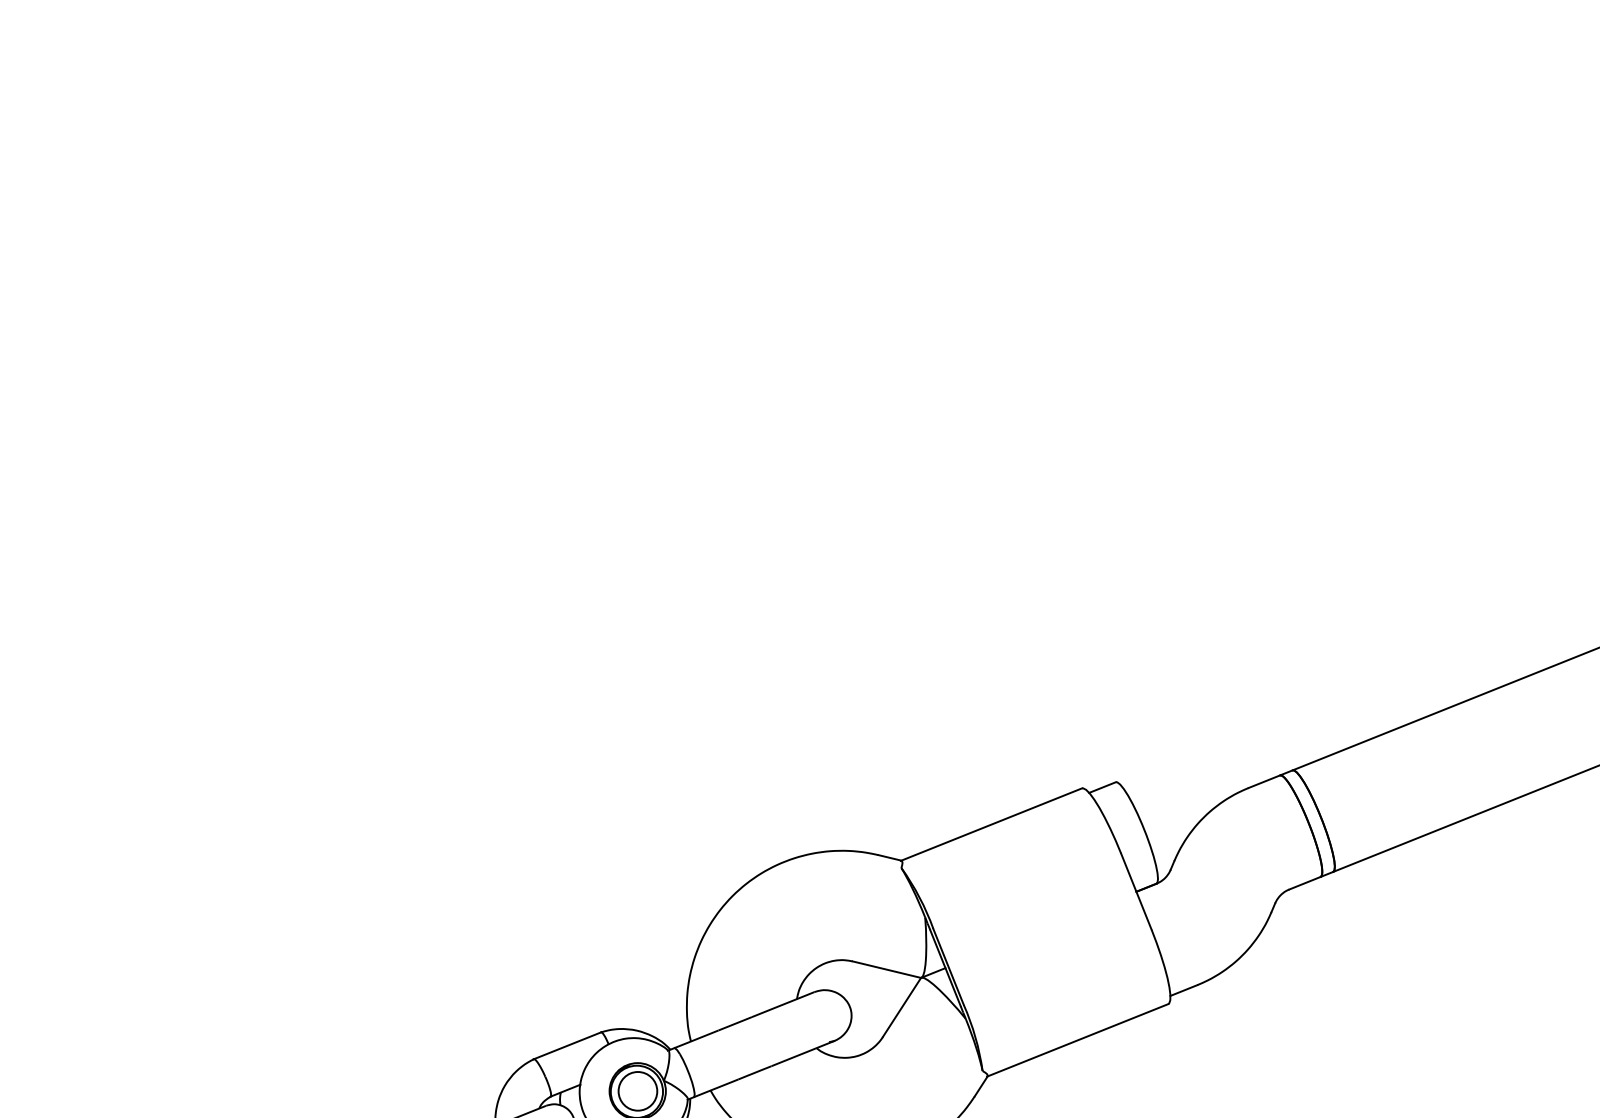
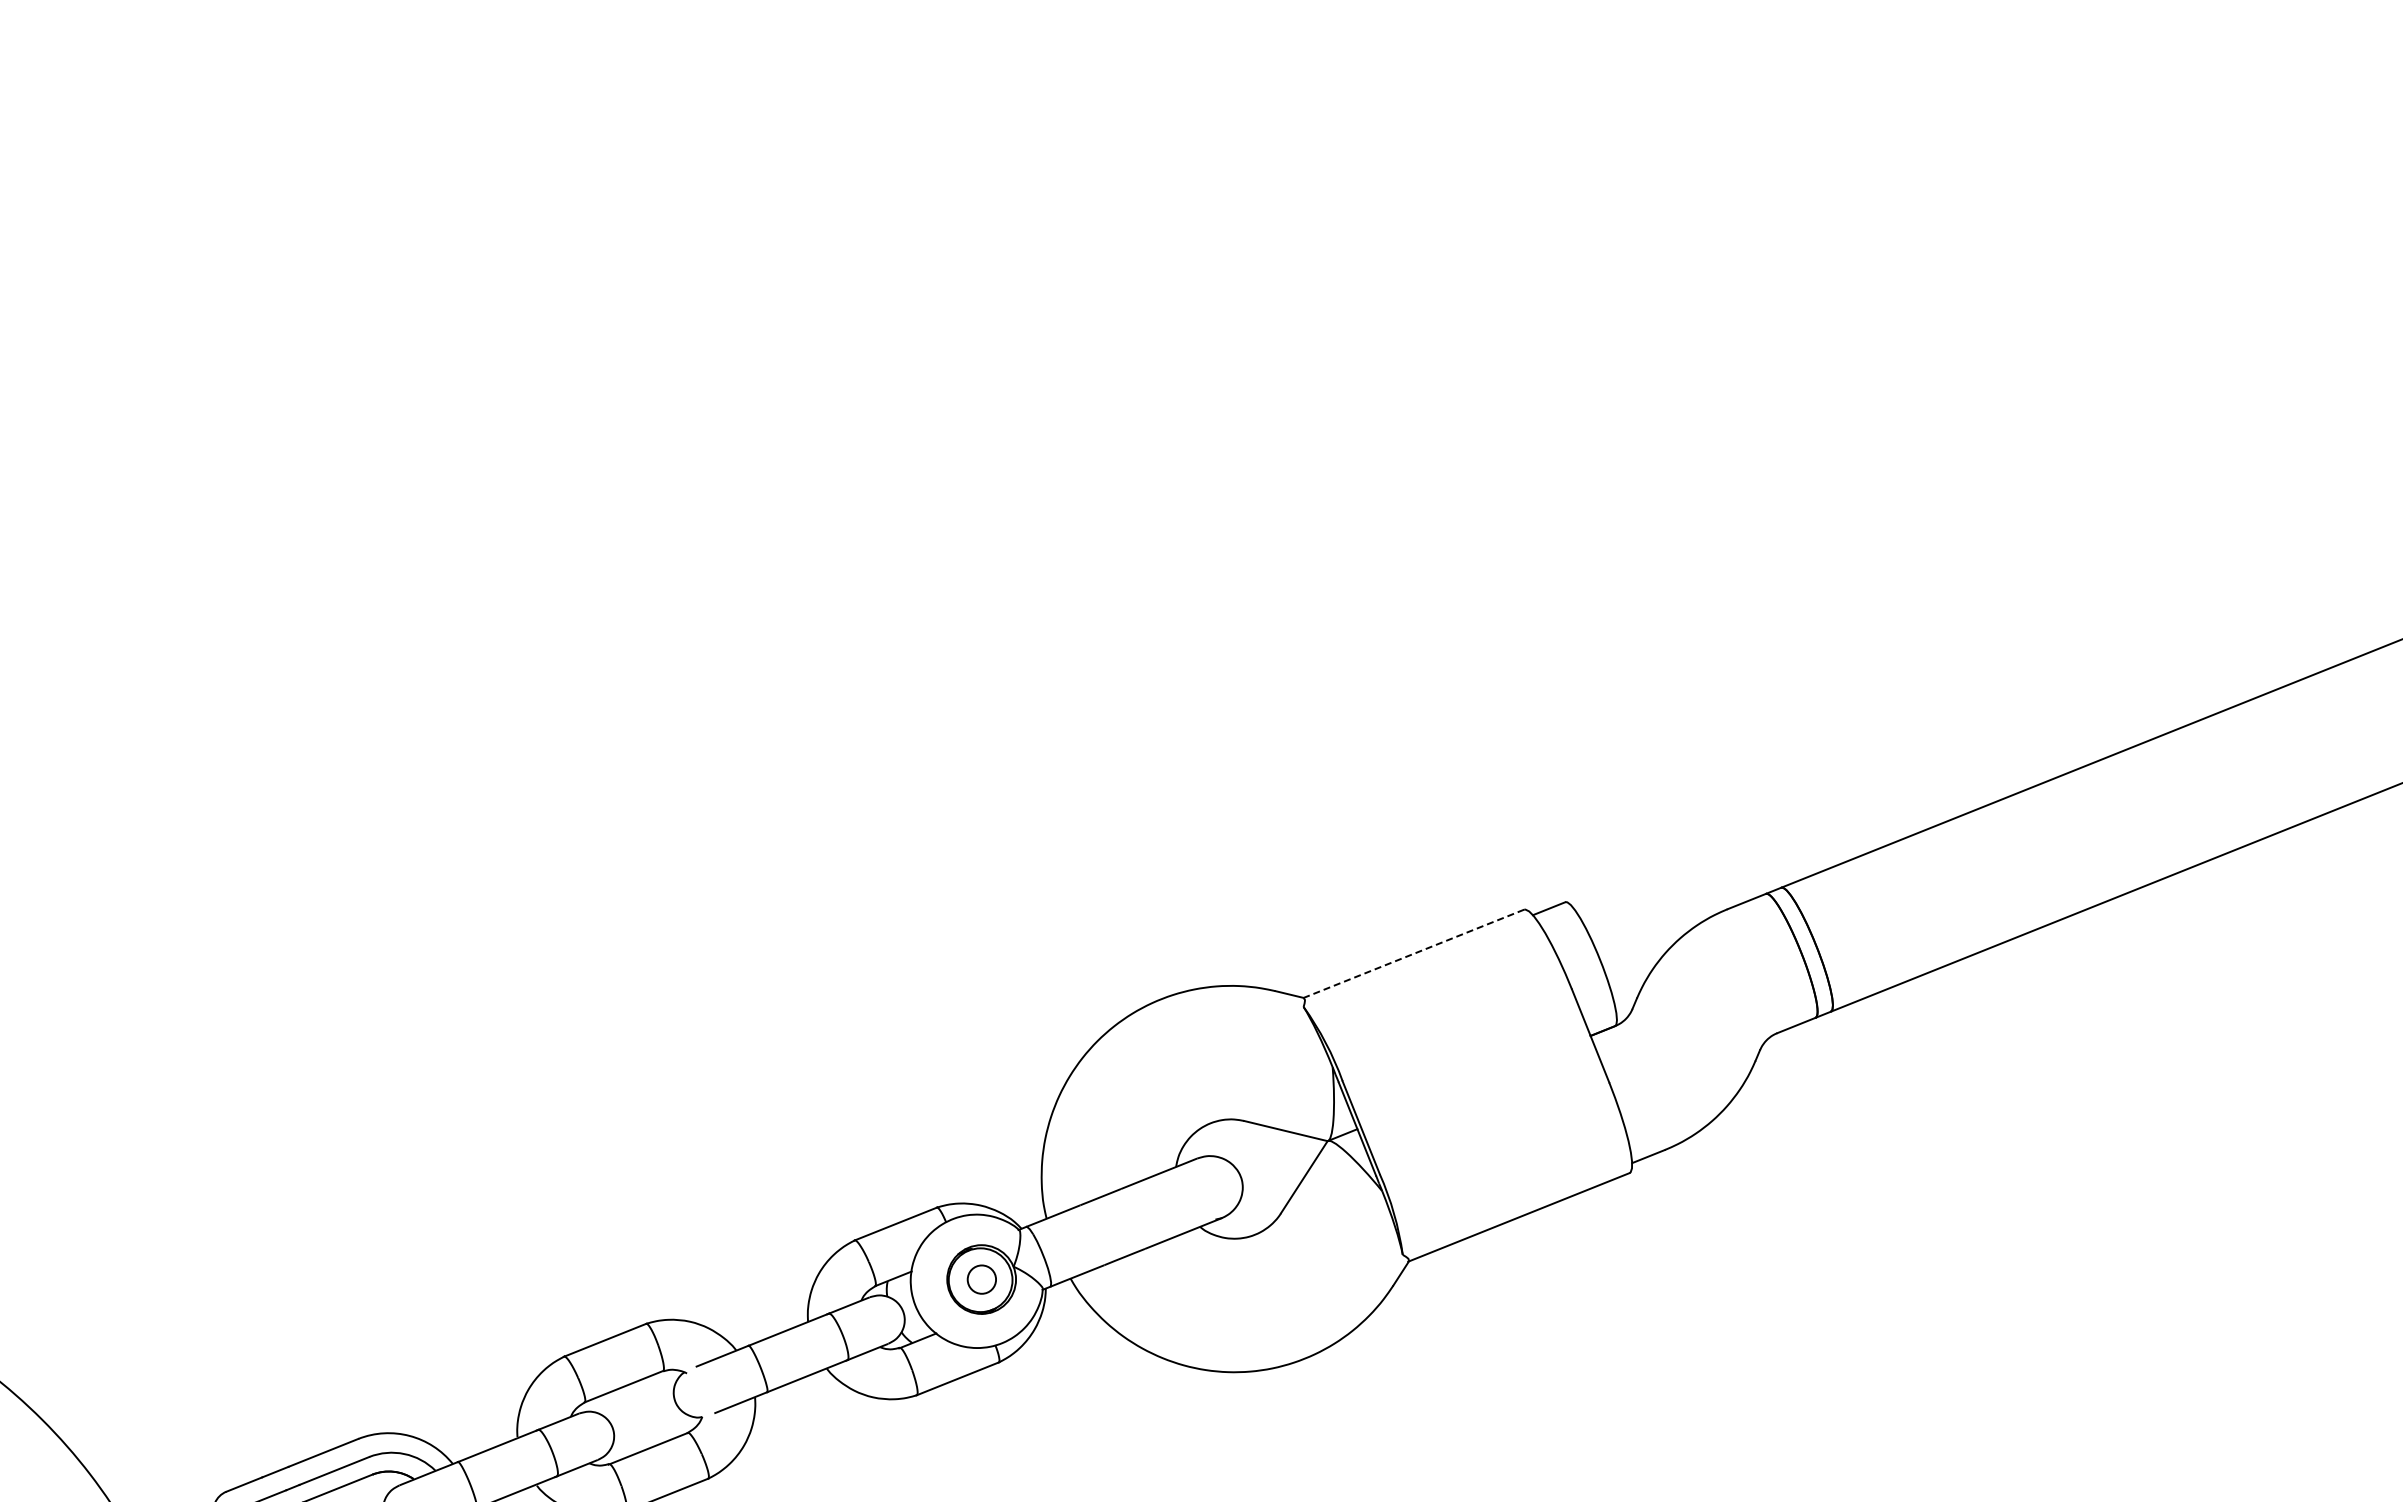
line: (991, 825) -> (1413, 954), solid -> dashed
circle: (637, 1091) -> (981, 1279), size x0.6

